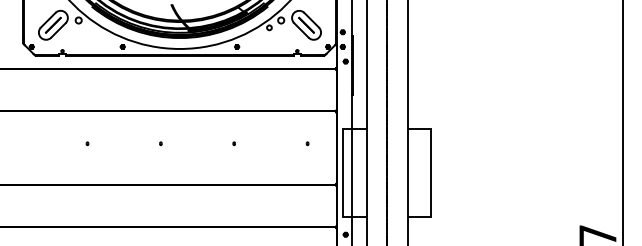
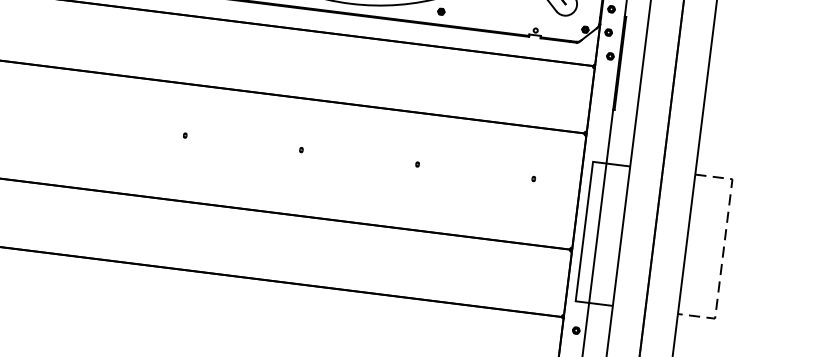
line: (431, 173) -> (724, 250), solid -> dashed

